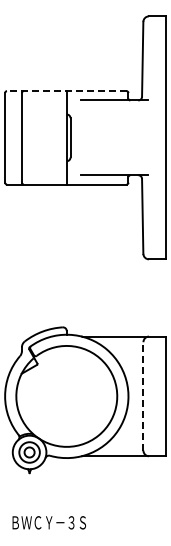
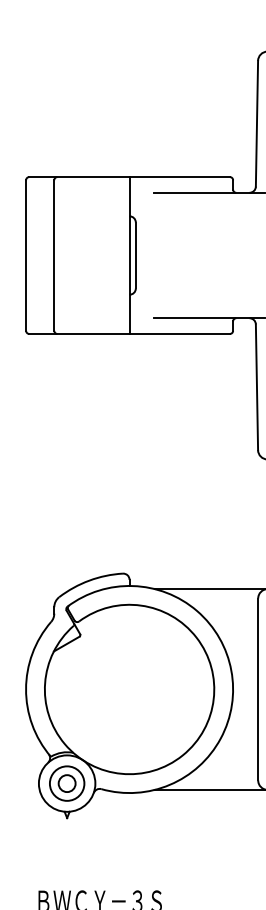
line: (66, 91) -> (129, 177), dashed -> solid
line: (143, 395) -> (258, 687), dashed -> solid

